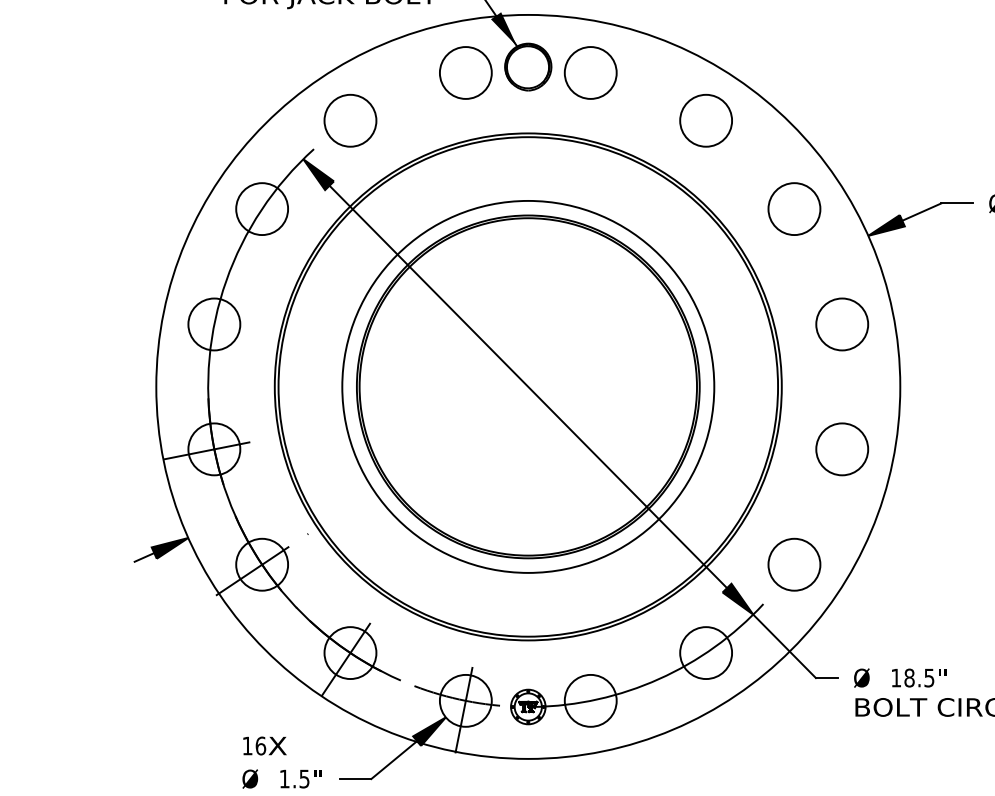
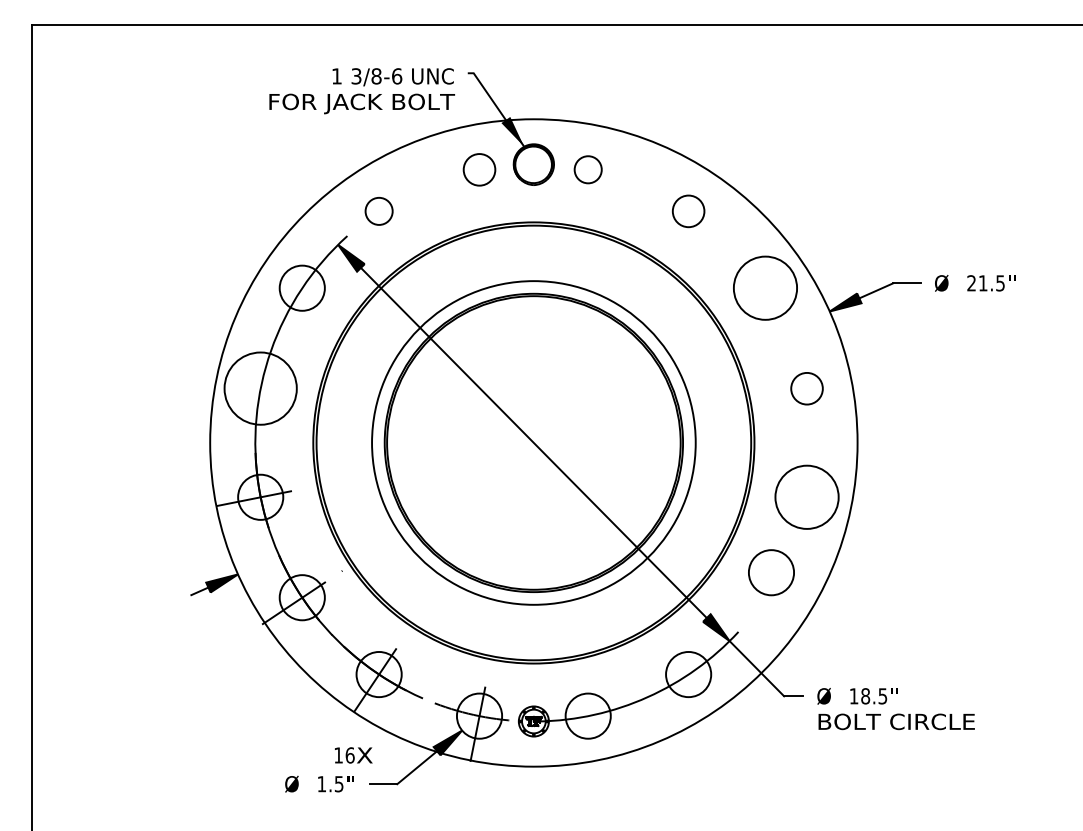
circle: (465, 72) -> (479, 169), size x0.7
circle: (589, 72) -> (587, 169), size x0.6
circle: (349, 119) -> (378, 210), size x0.6
circle: (705, 119) -> (688, 210), size x0.7
circle: (794, 208) -> (765, 287), size x1.4
circle: (214, 324) -> (260, 388), size x1.6
circle: (841, 324) -> (806, 388), size x0.7
circle: (841, 448) -> (806, 496), size x1.4
circle: (794, 564) -> (771, 572), moved
text: (264, 746) -> (353, 755), moved

